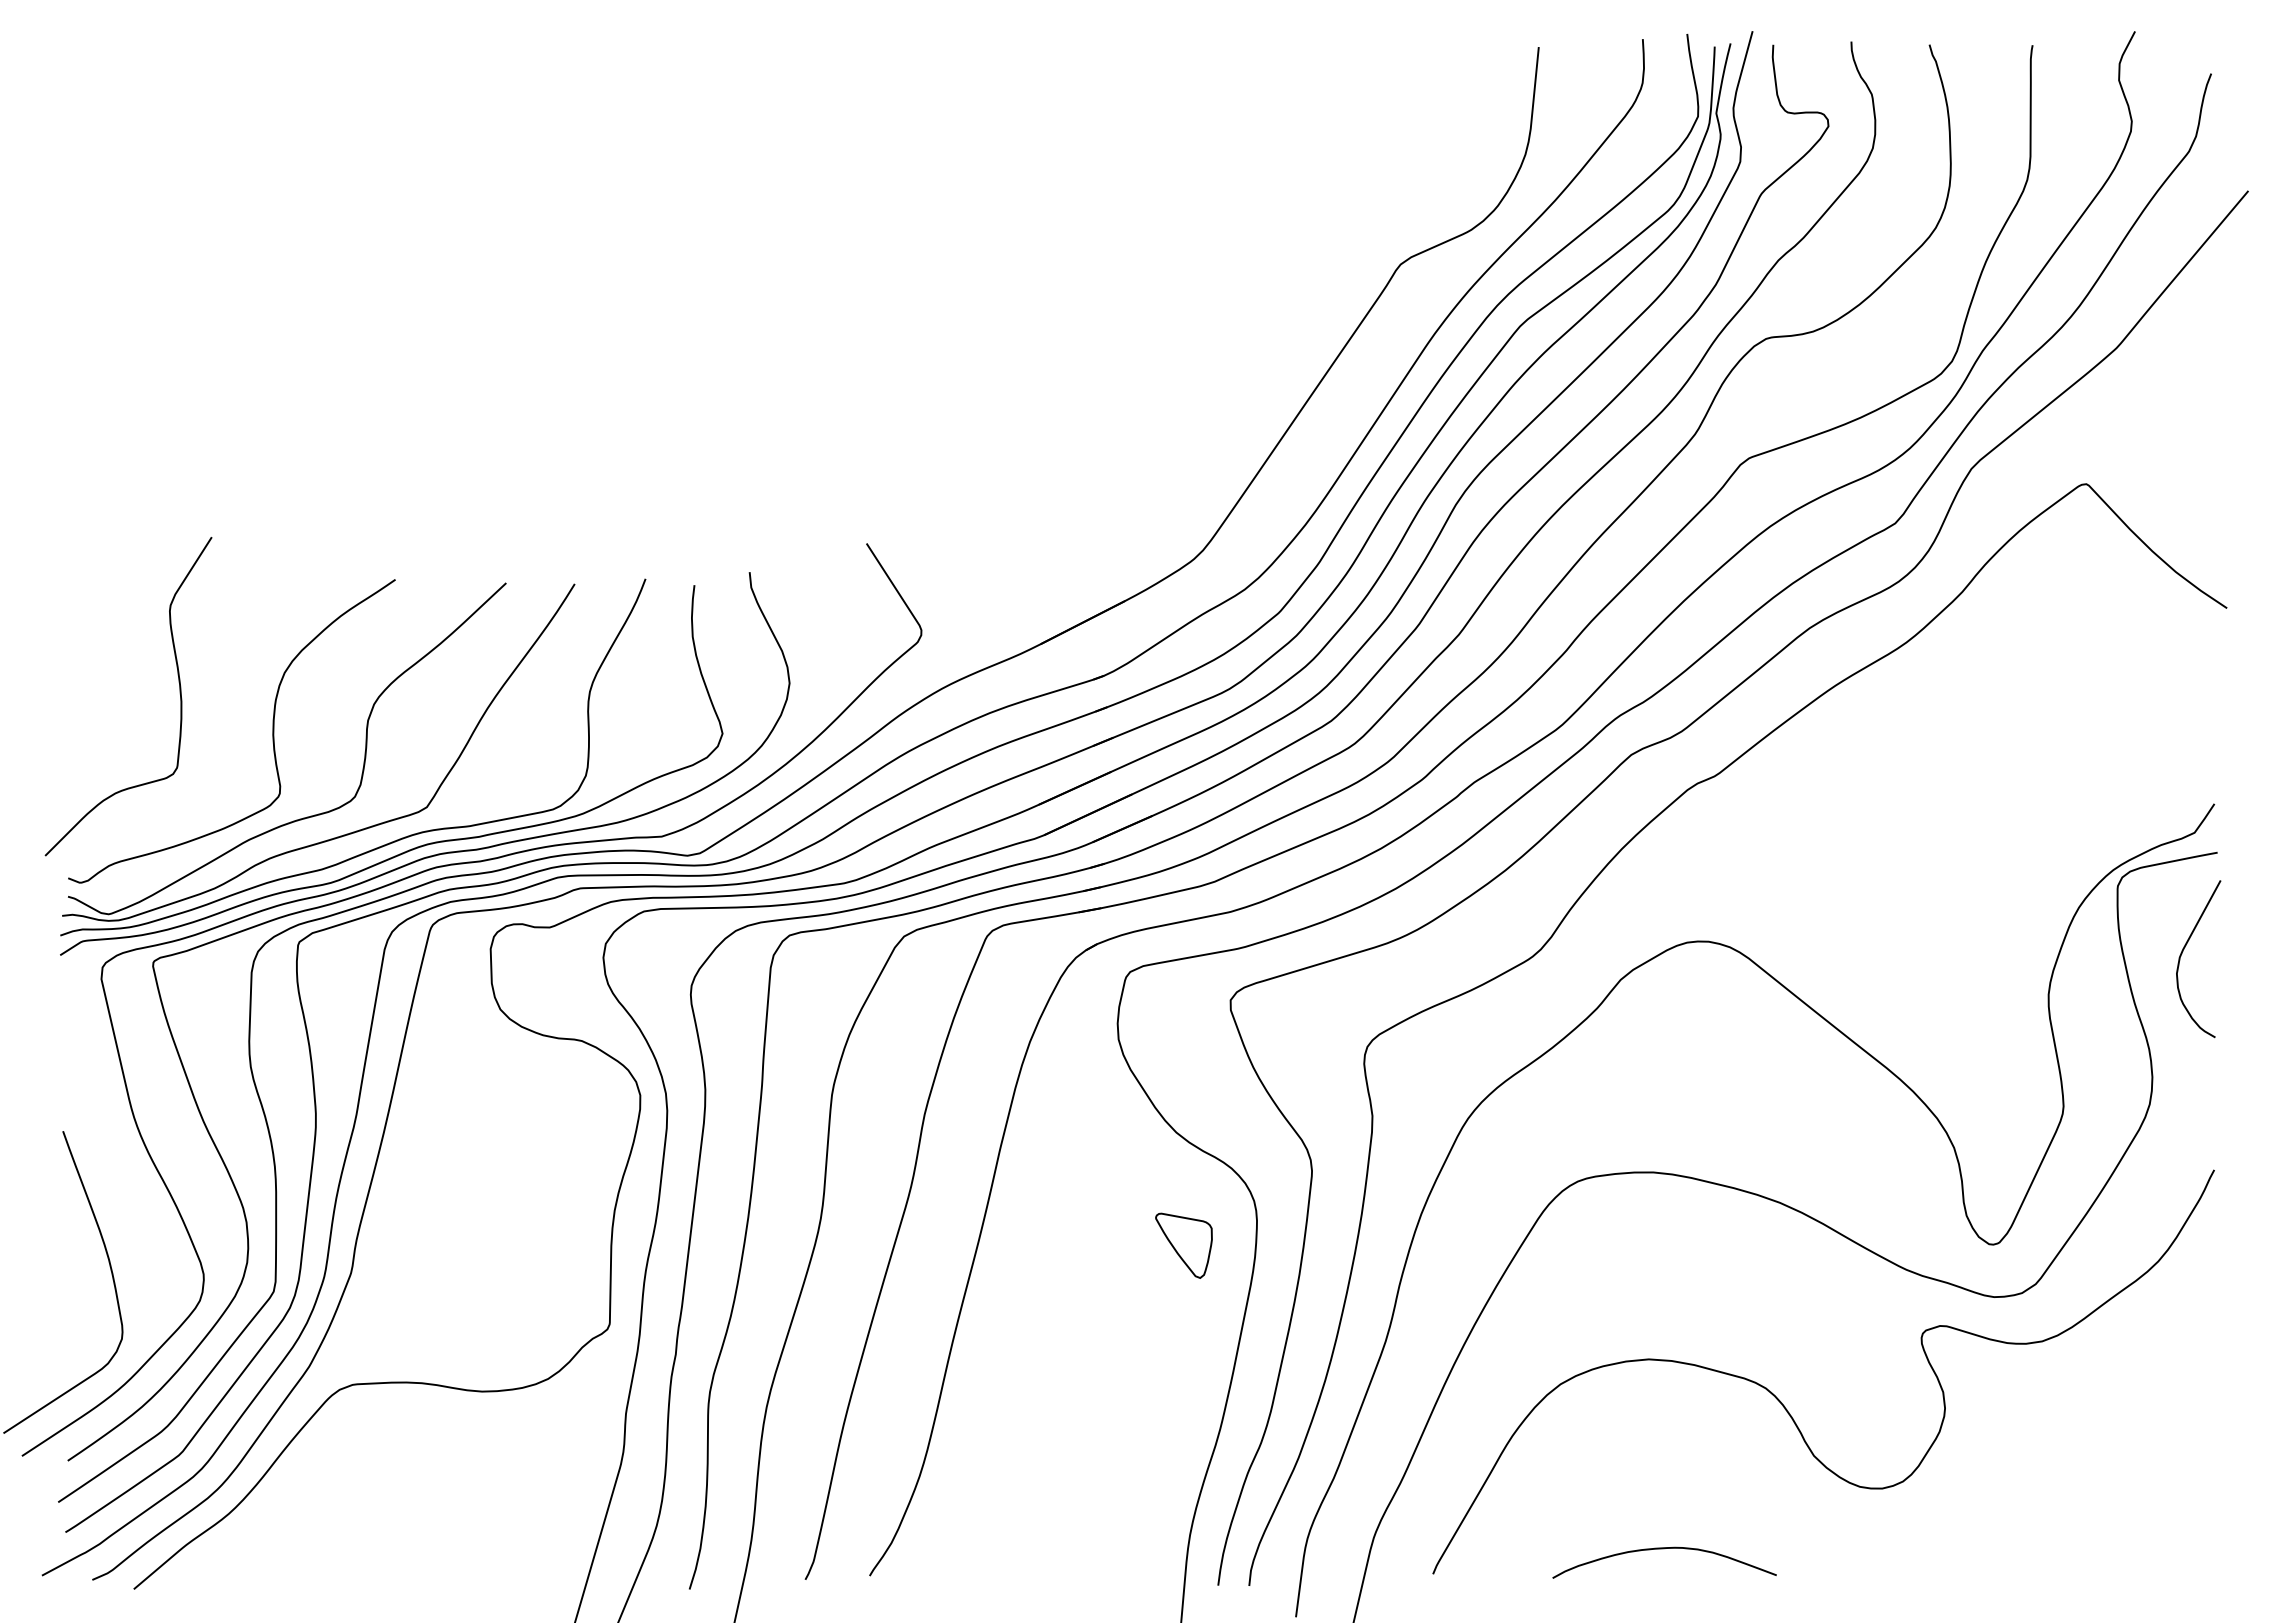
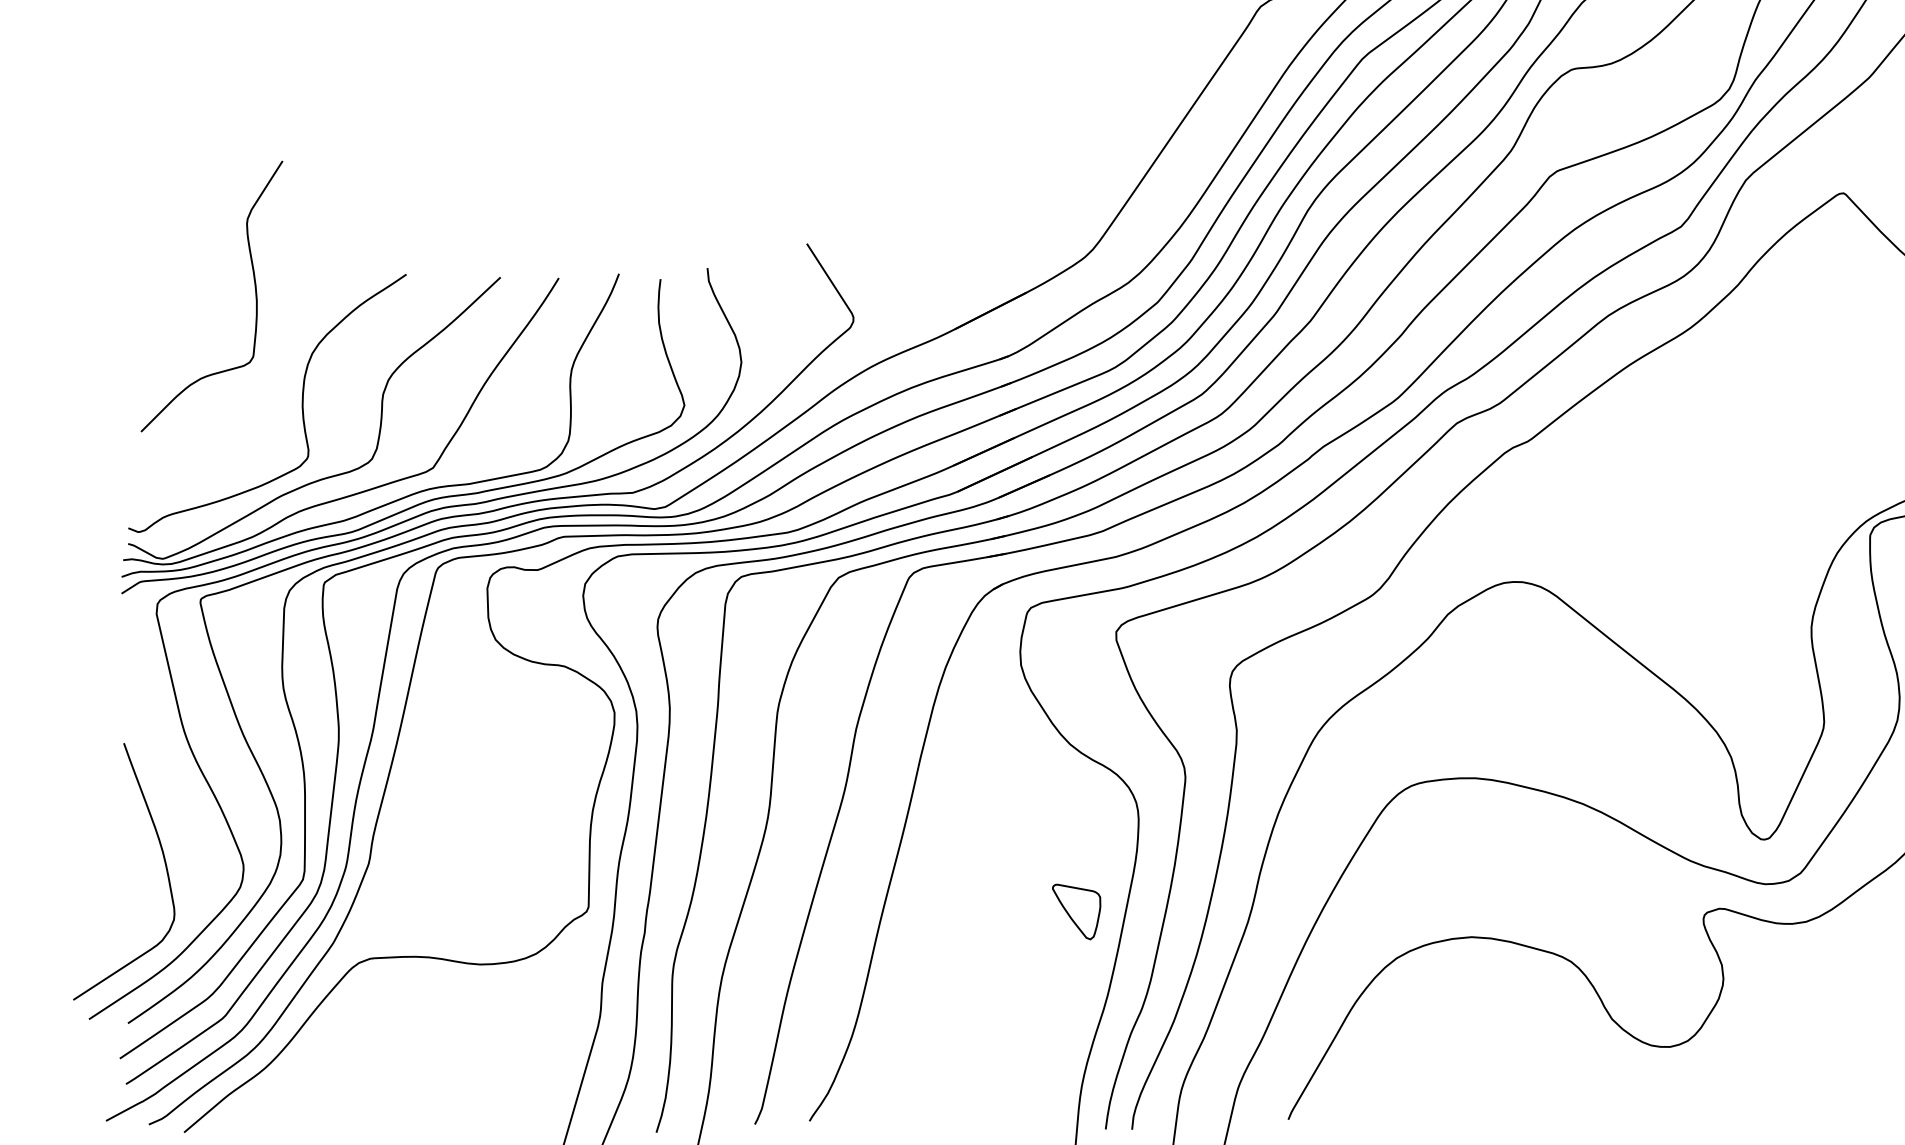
curve: (179, 693) -> (255, 293), moved
part: (1183, 1245) -> (1076, 911), moved
curve: (1664, 1549) -> (1485, 1098), removed

